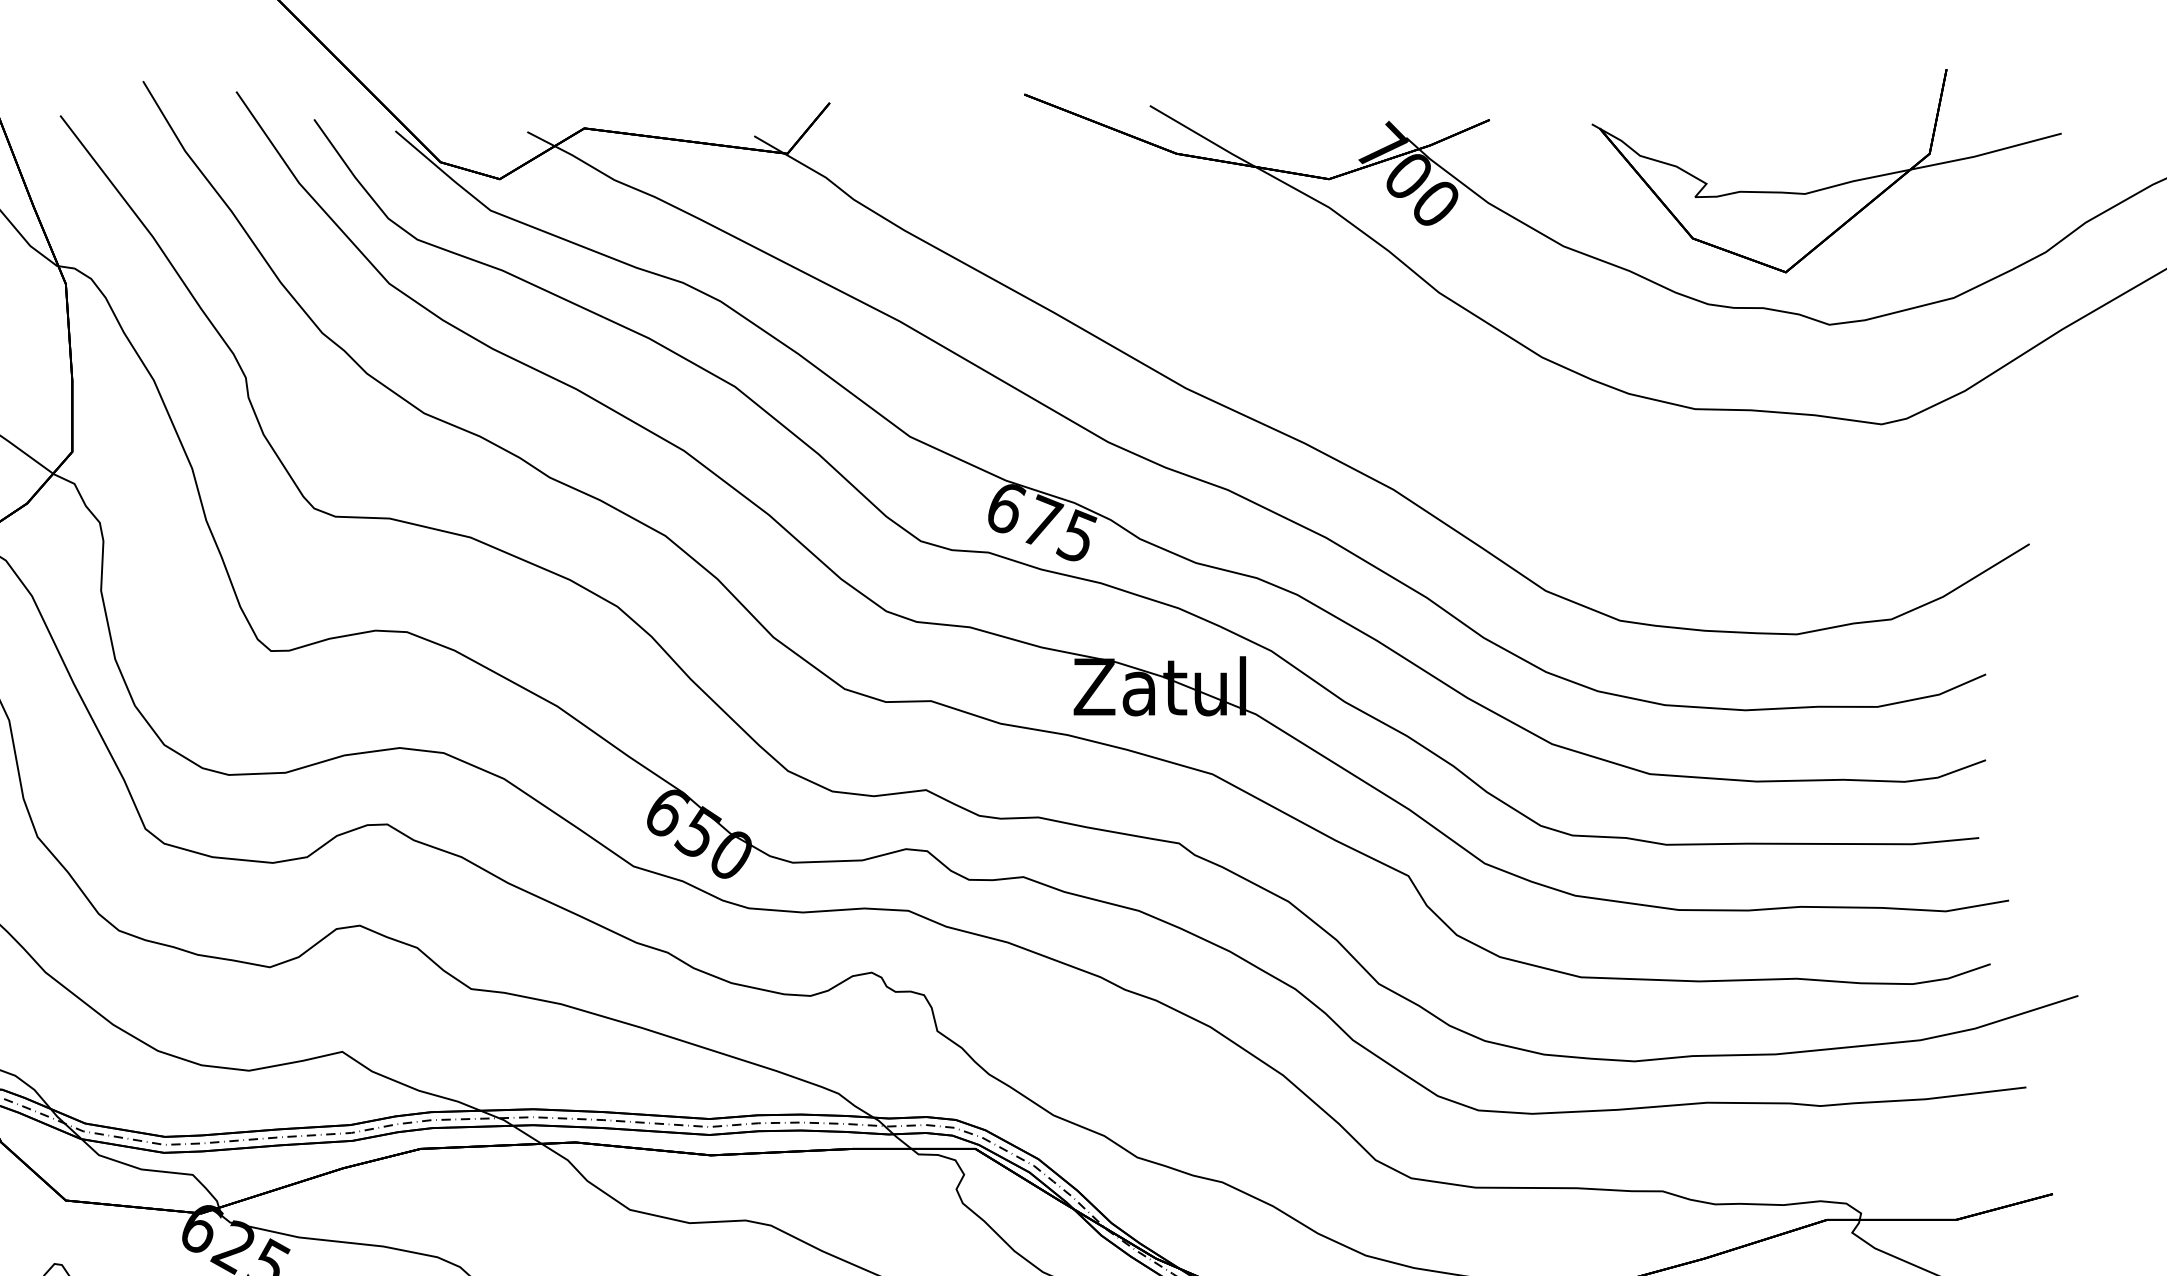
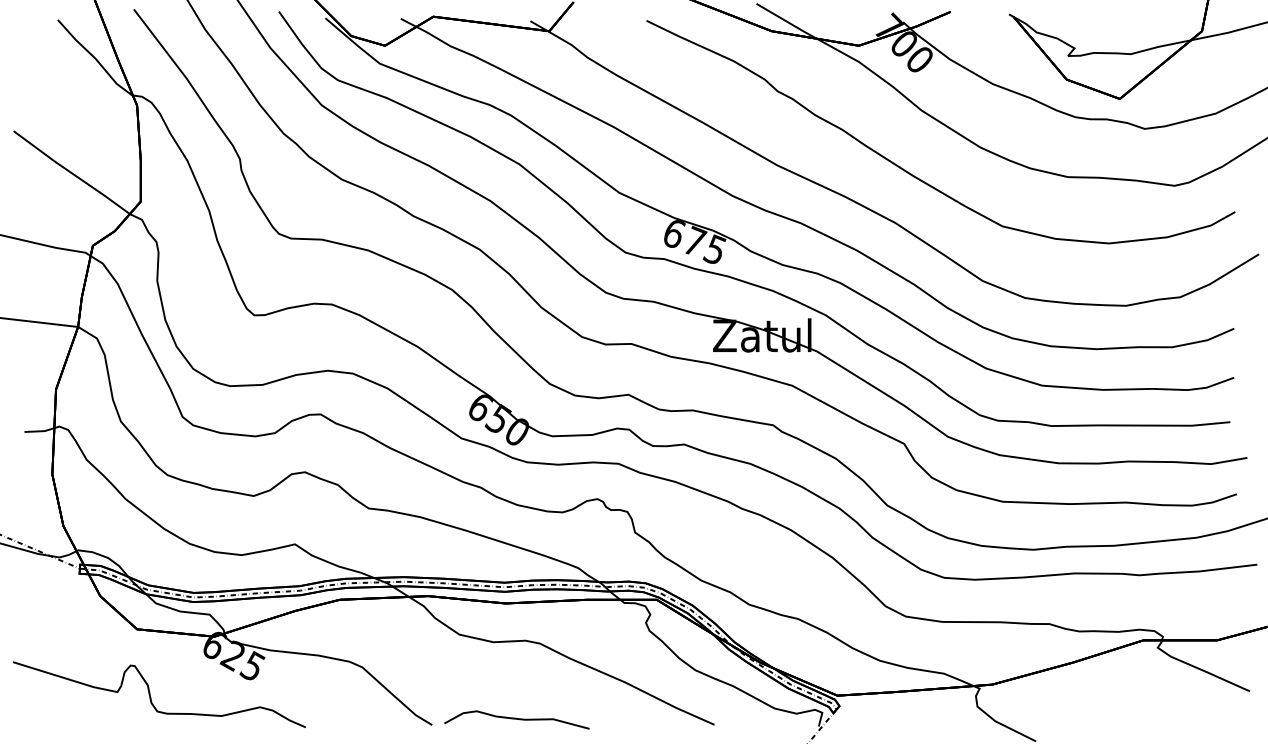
curve: (1429, 408) -> (916, 176), added

